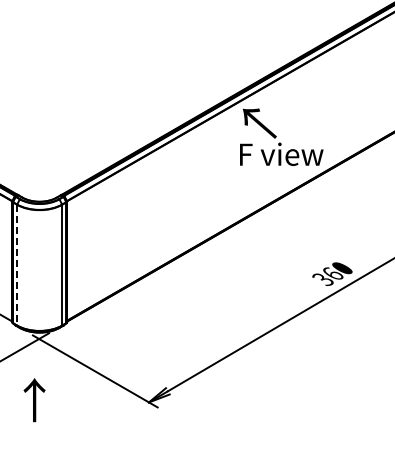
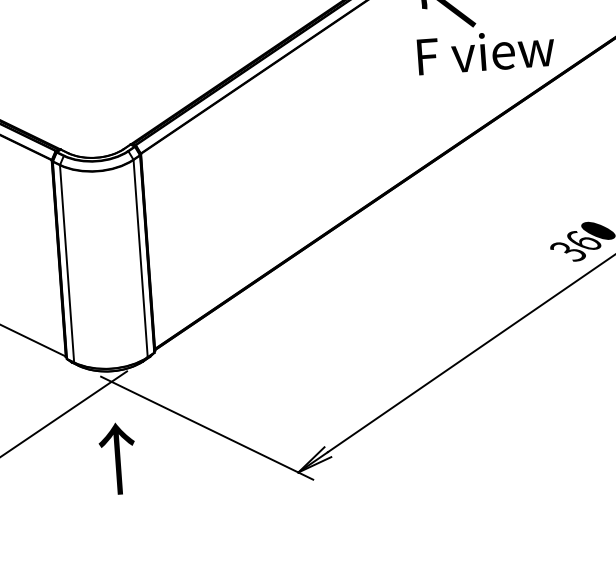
line: (17, 265) -> (67, 264), dashed -> solid
text: (34, 400) -> (117, 459), moved

